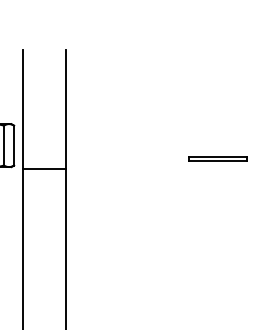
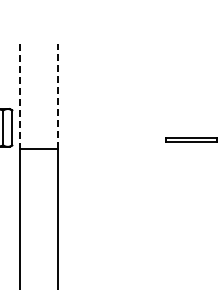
line: (65, 108) -> (57, 95), solid -> dashed
line: (22, 109) -> (19, 96), solid -> dashed

